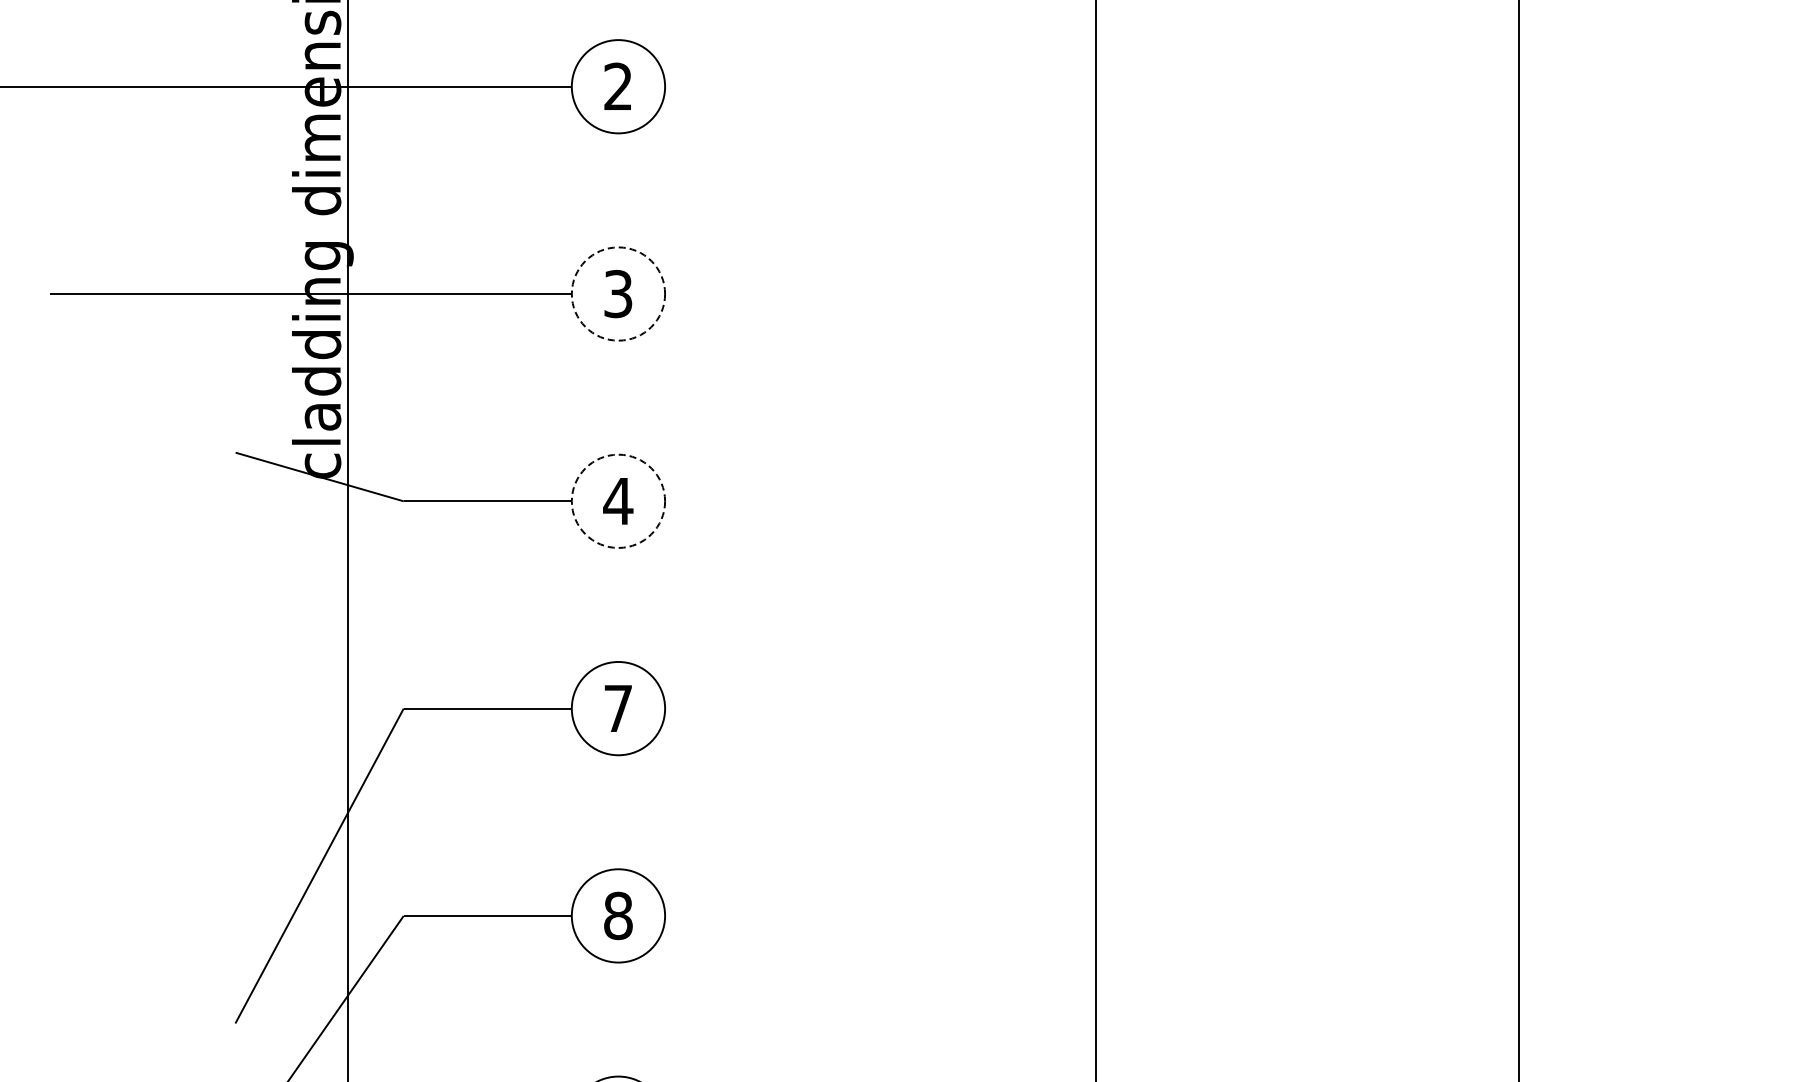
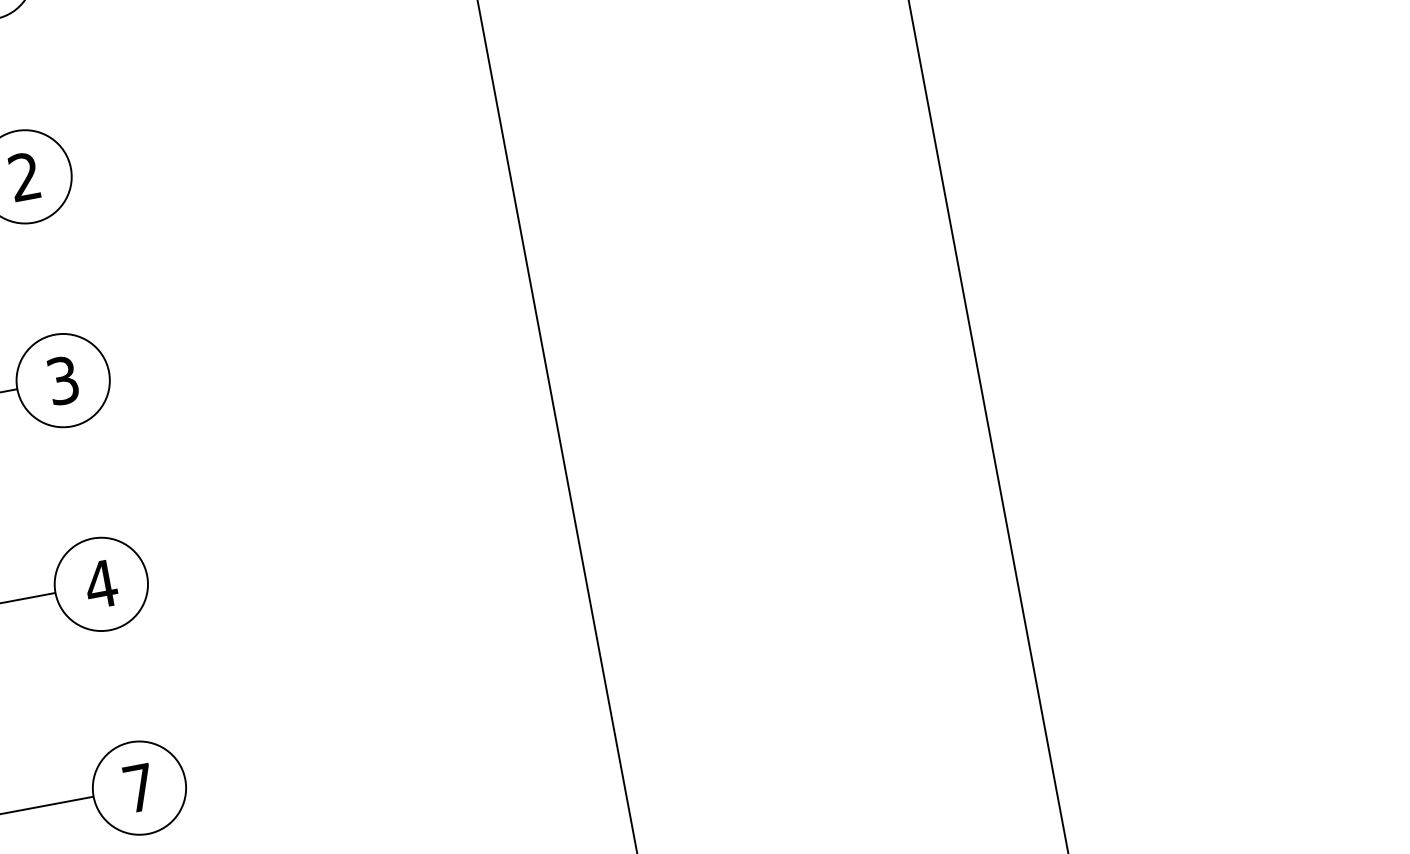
circle: (618, 293) -> (63, 380), dashed -> solid
circle: (618, 500) -> (101, 583), dashed -> solid

